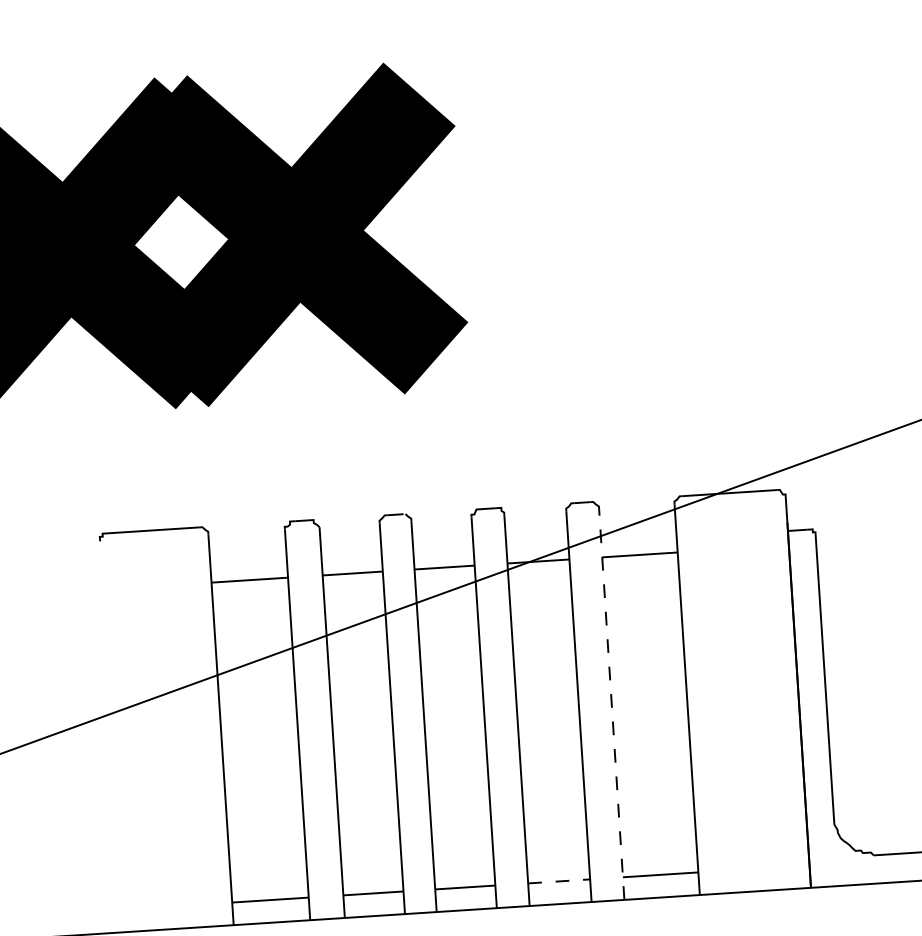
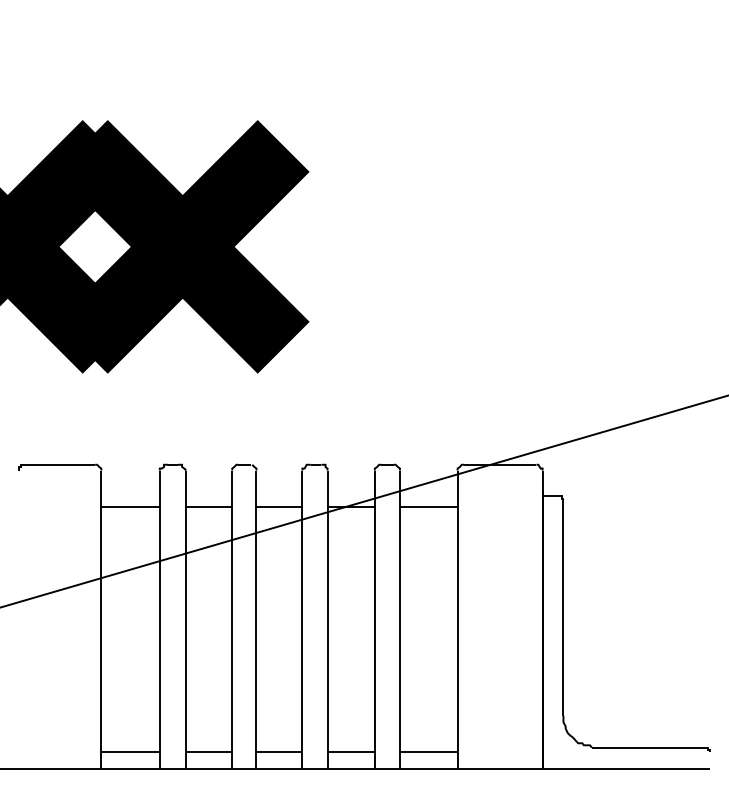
line: (611, 704) -> (399, 619), dashed -> solid
line: (559, 880) -> (351, 751), dashed -> solid

